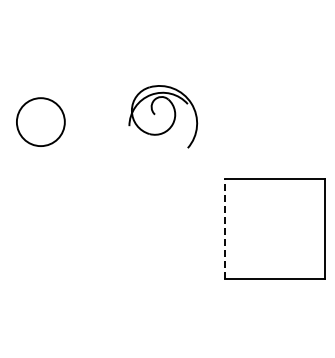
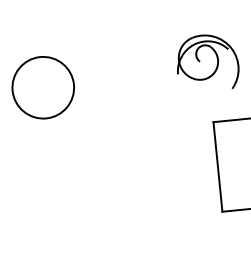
part: (155, 114) -> (200, 61), moved
circle: (40, 121) -> (42, 87), size x1.43
line: (225, 228) -> (218, 166), dashed -> solid

